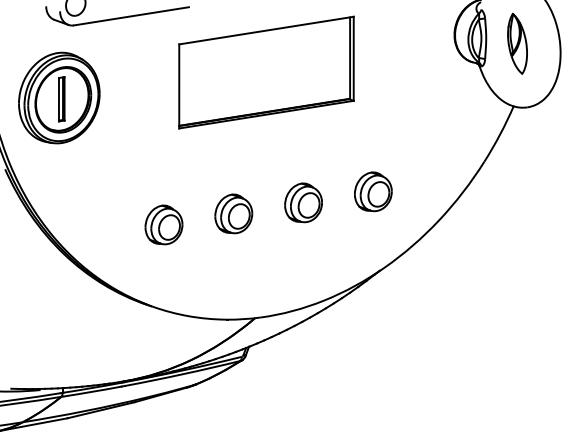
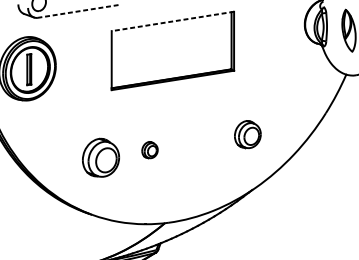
line: (131, 16) -> (78, 11), solid -> dashed
line: (266, 30) -> (172, 21), solid -> dashed
part: (303, 202) -> (198, 142), removed
part: (233, 213) -> (149, 149), size x0.6
part: (163, 224) -> (100, 157), size x1.4

